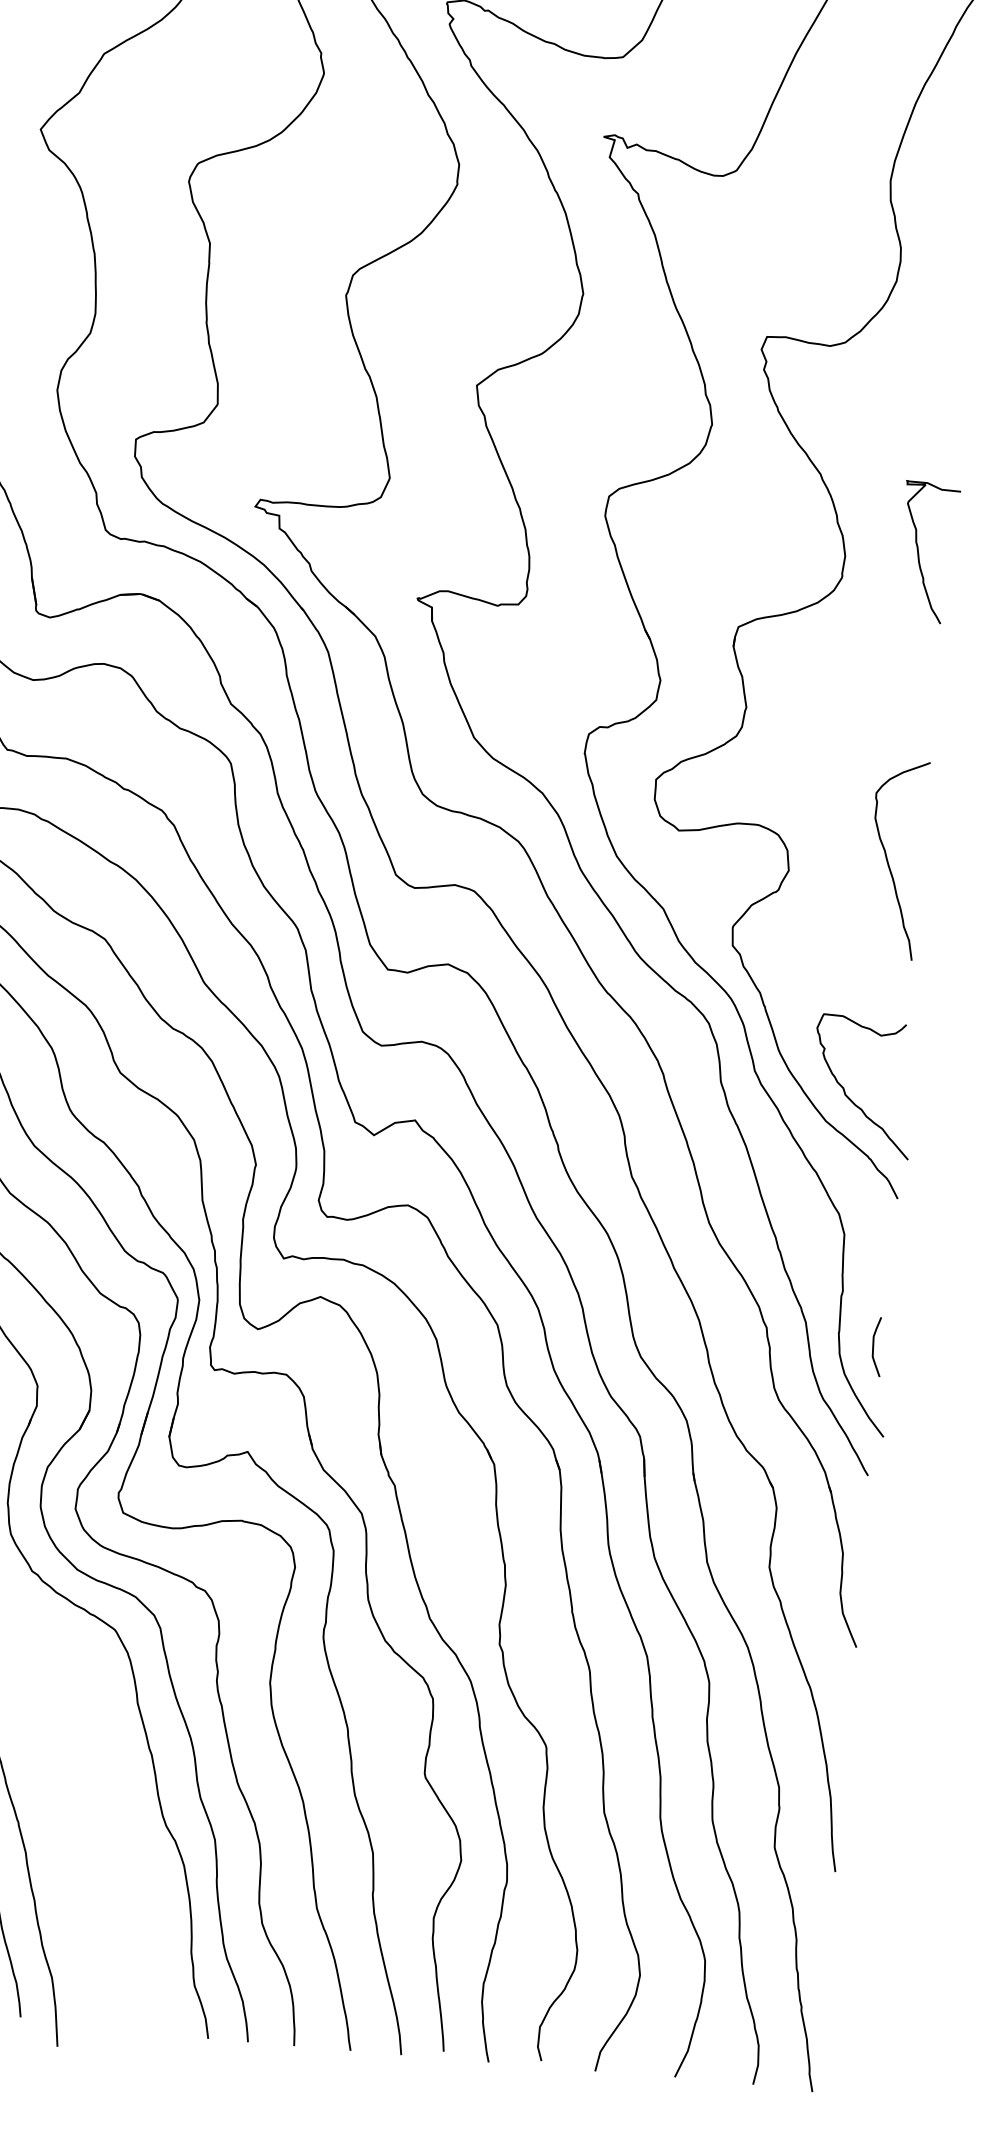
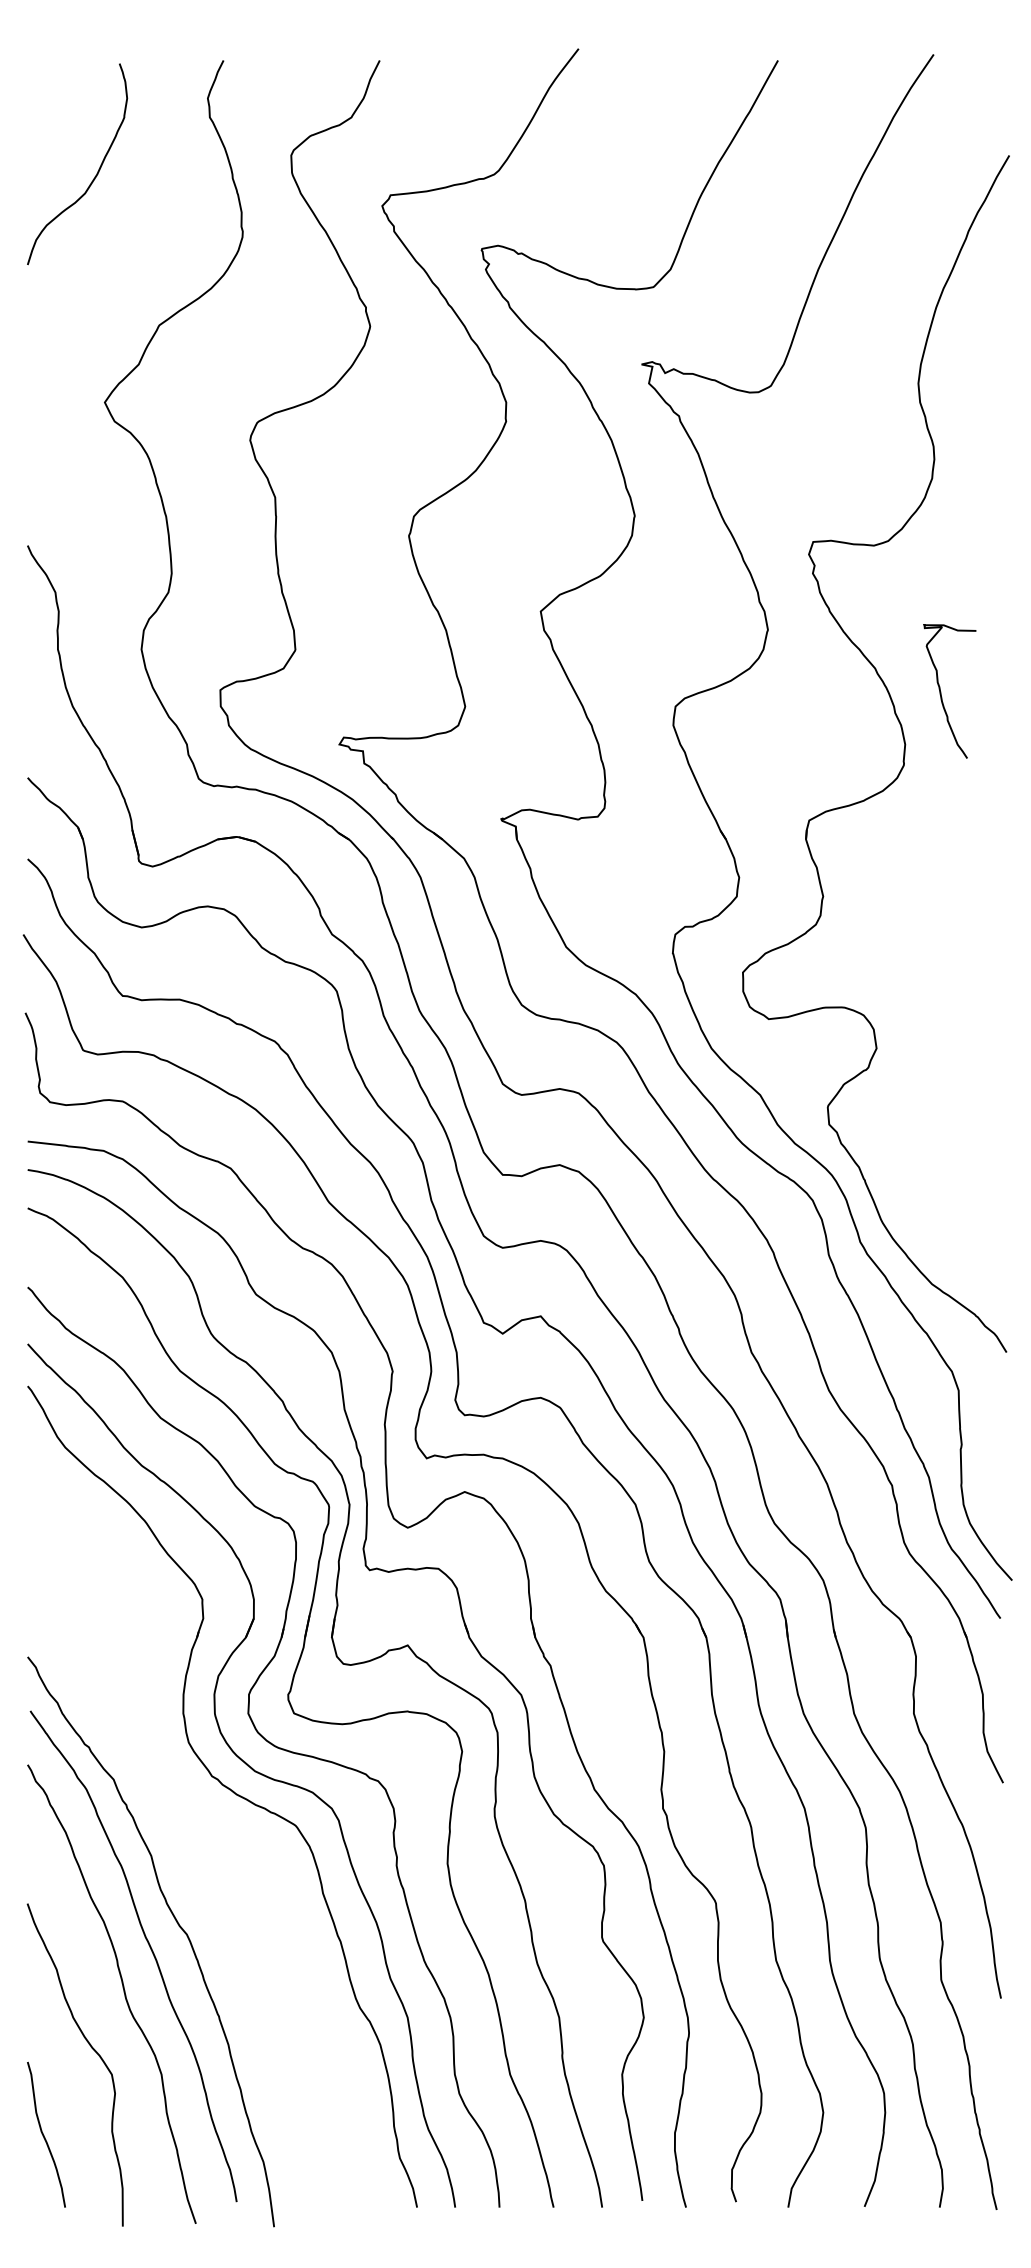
curve: (919, 551) -> (941, 691), moved
curve: (888, 860) -> (970, 1030), removed
curve: (849, 1097) -> (952, 1259), removed
curve: (873, 1346) -> (995, 1494), removed

